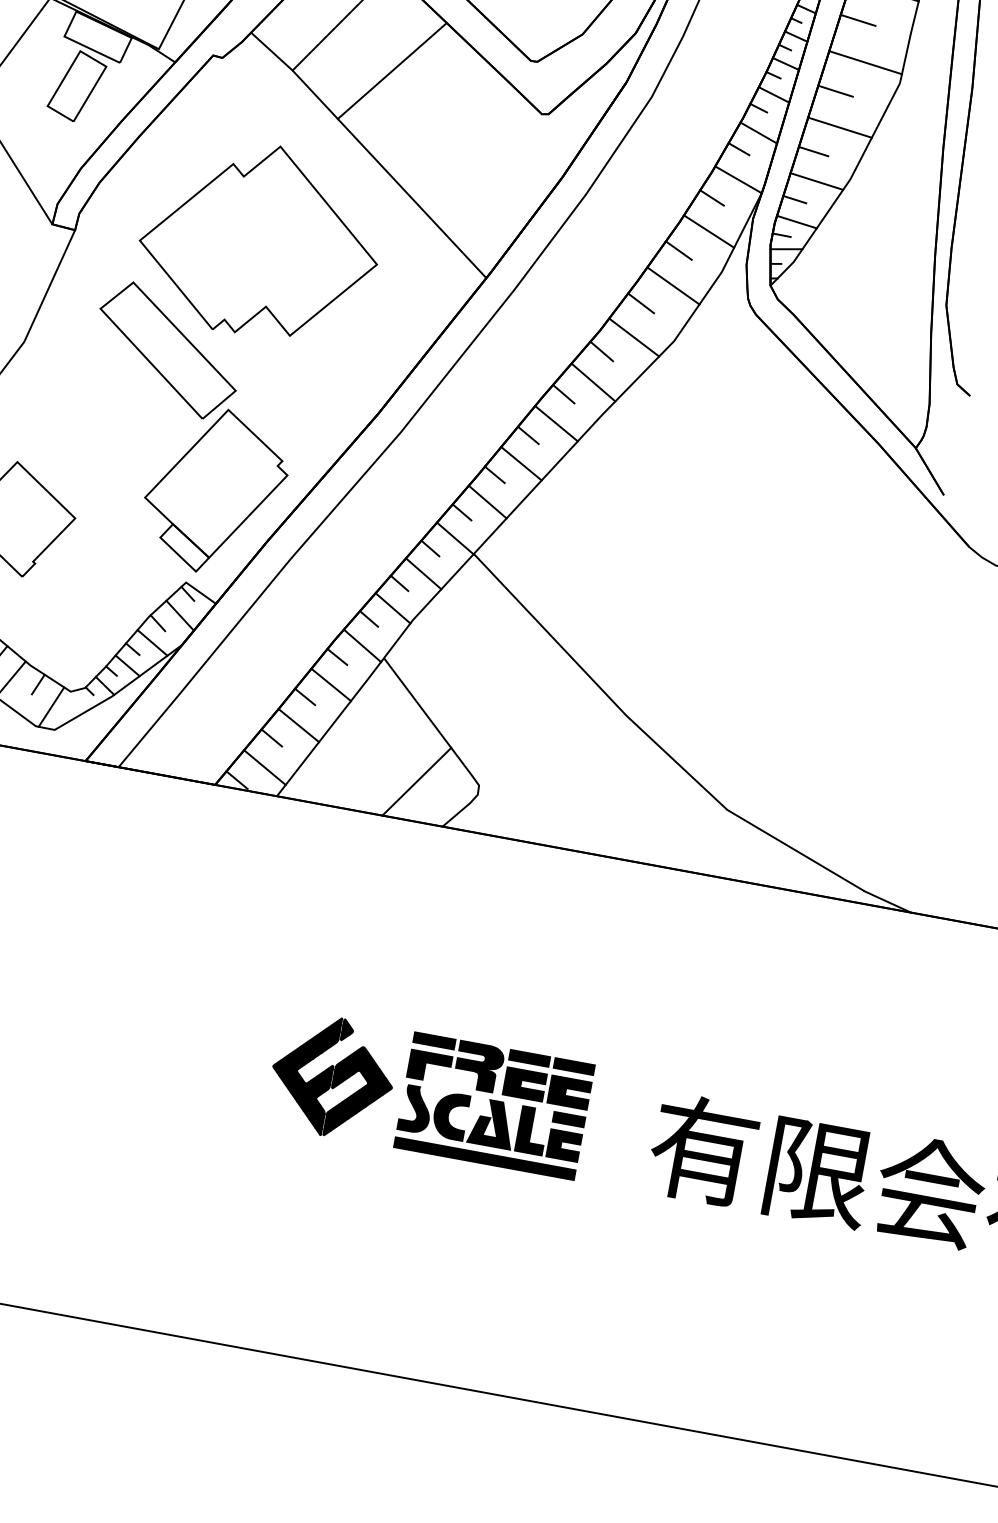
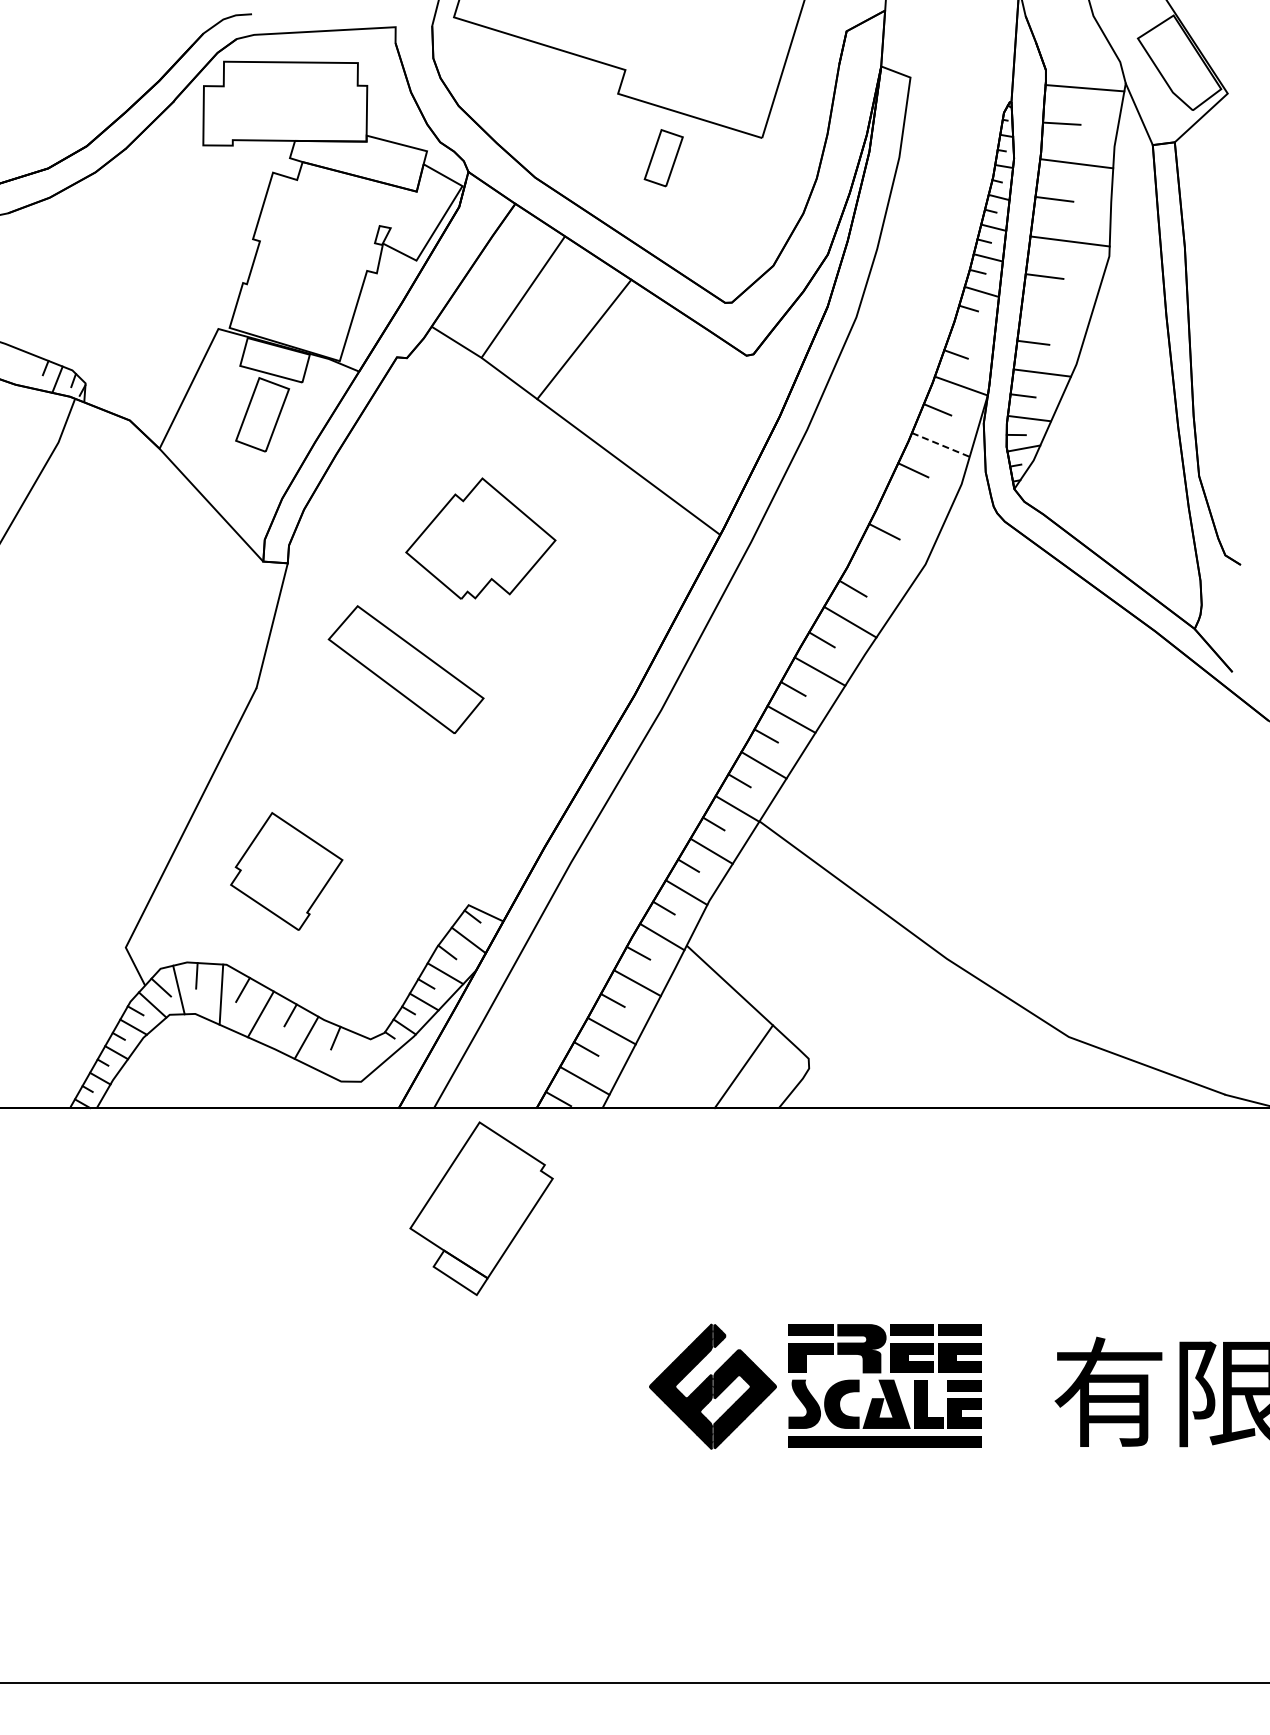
line: (839, 126) -> (1055, 312), removed
line: (758, 132) -> (973, 333), removed
line: (709, 232) -> (941, 445), solid -> dashed
part: (260, 240) -> (480, 538), size x0.6
line: (673, 285) -> (914, 507), removed
line: (633, 337) -> (883, 568), removed
part: (215, 491) -> (481, 1208), moved
line: (51, 706) -> (353, 1058), removed

